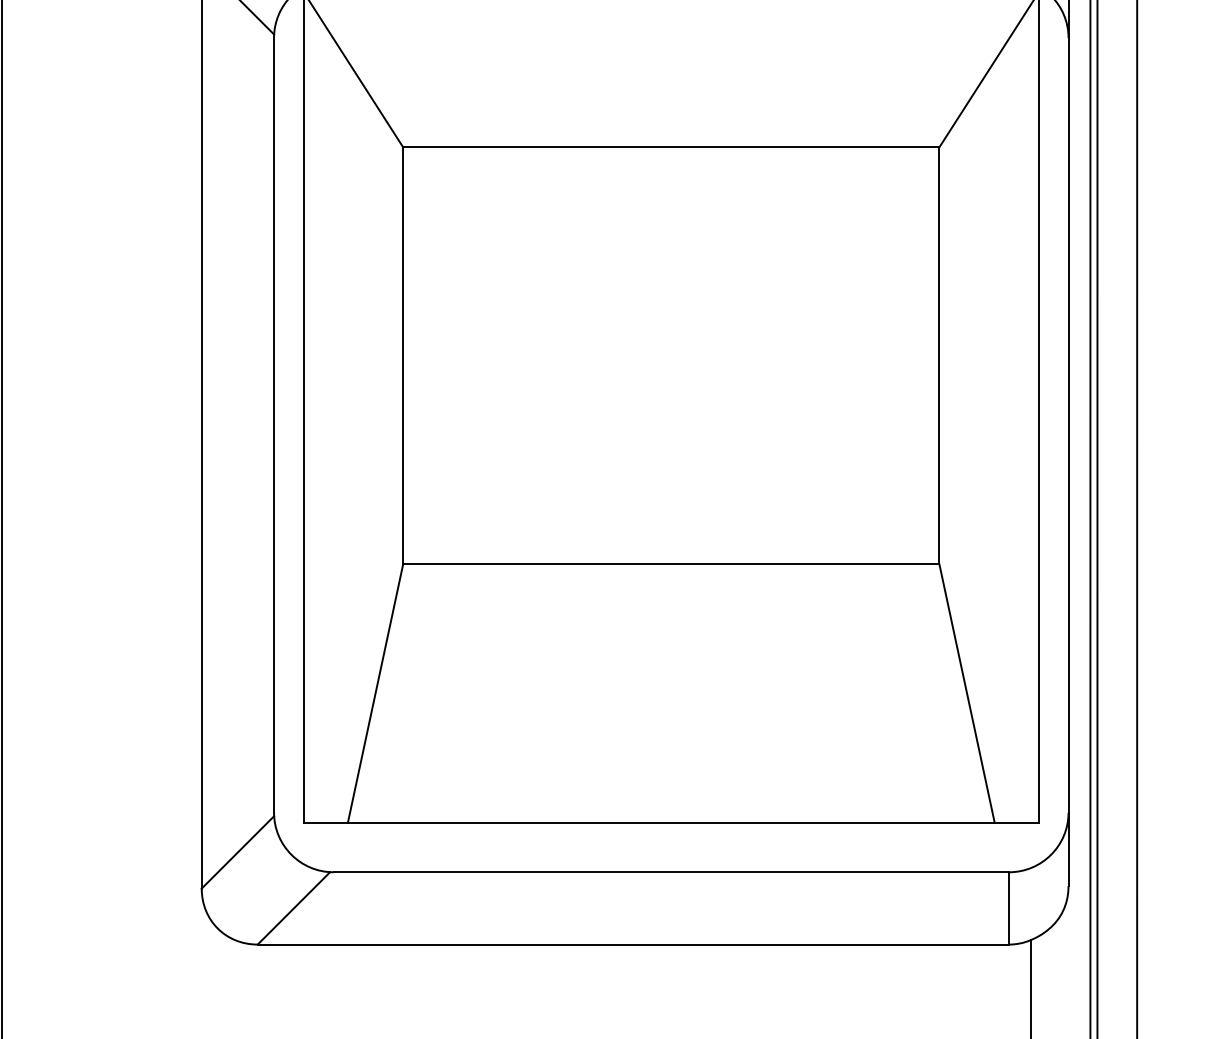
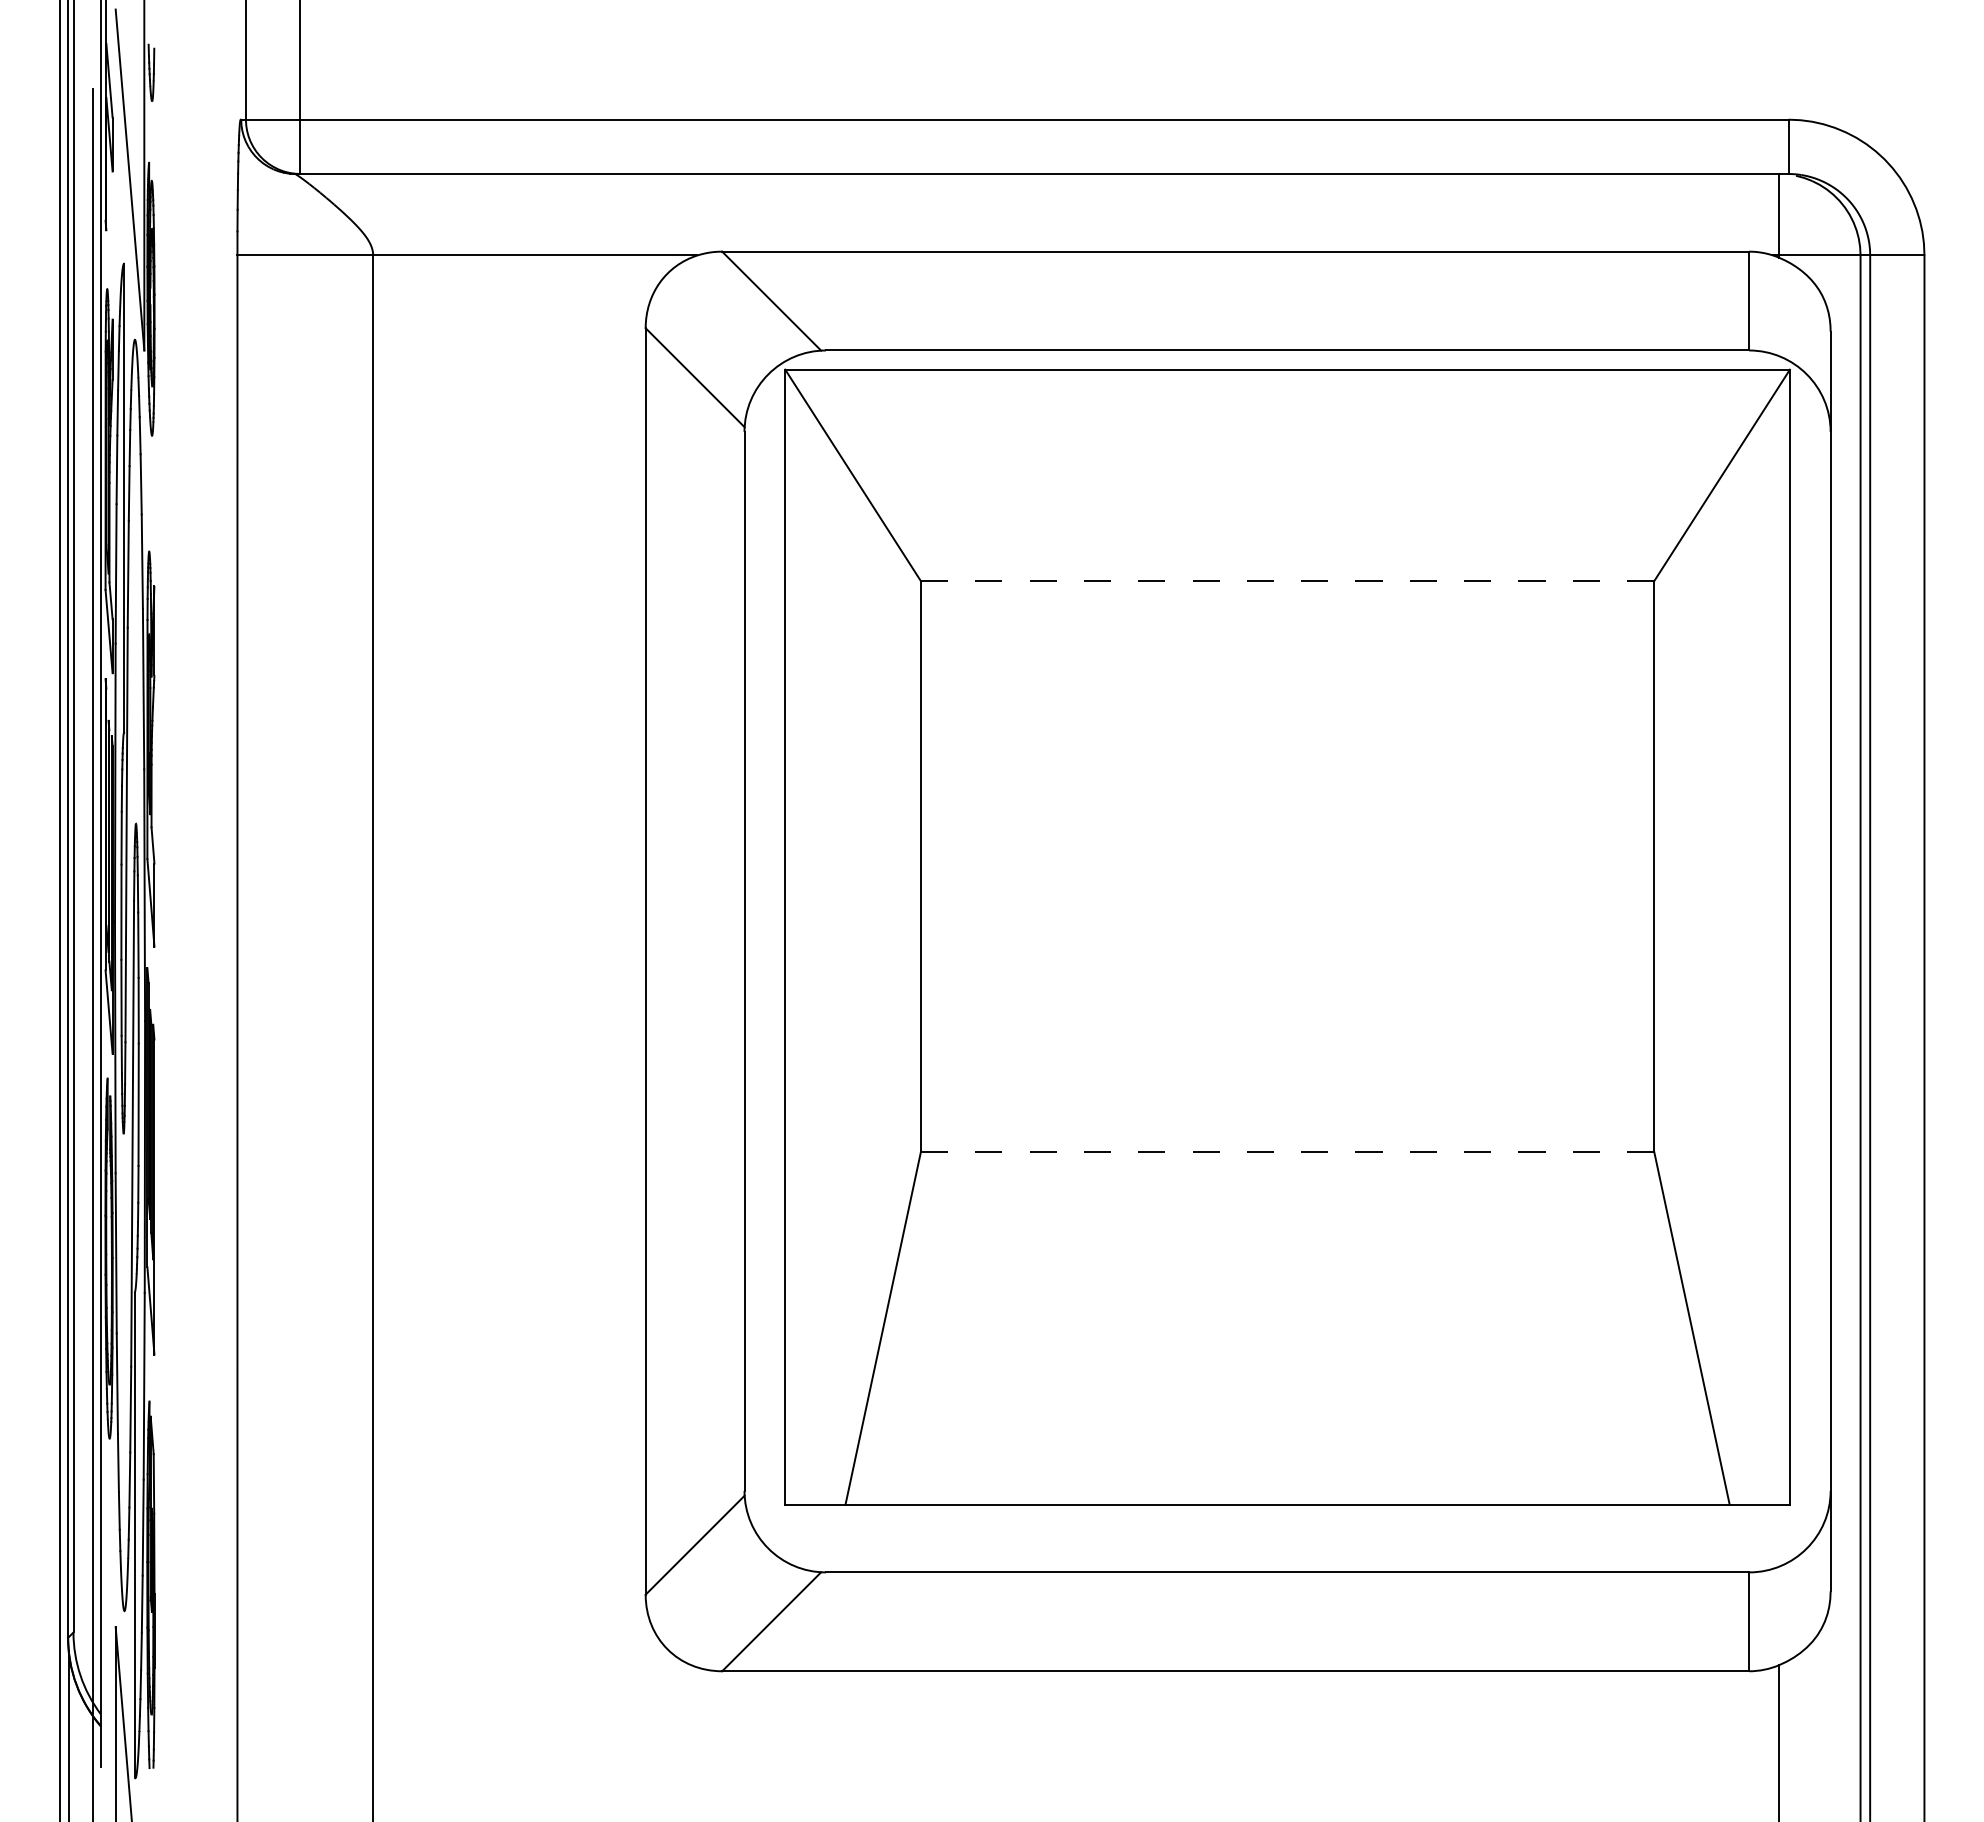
line: (671, 147) -> (1287, 581), solid -> dashed
line: (671, 564) -> (1287, 1151), solid -> dashed

